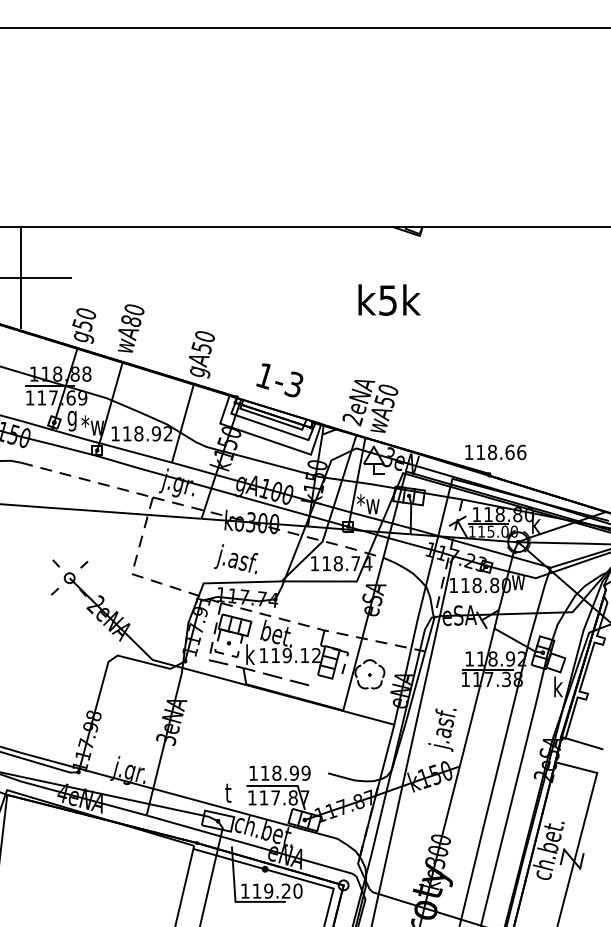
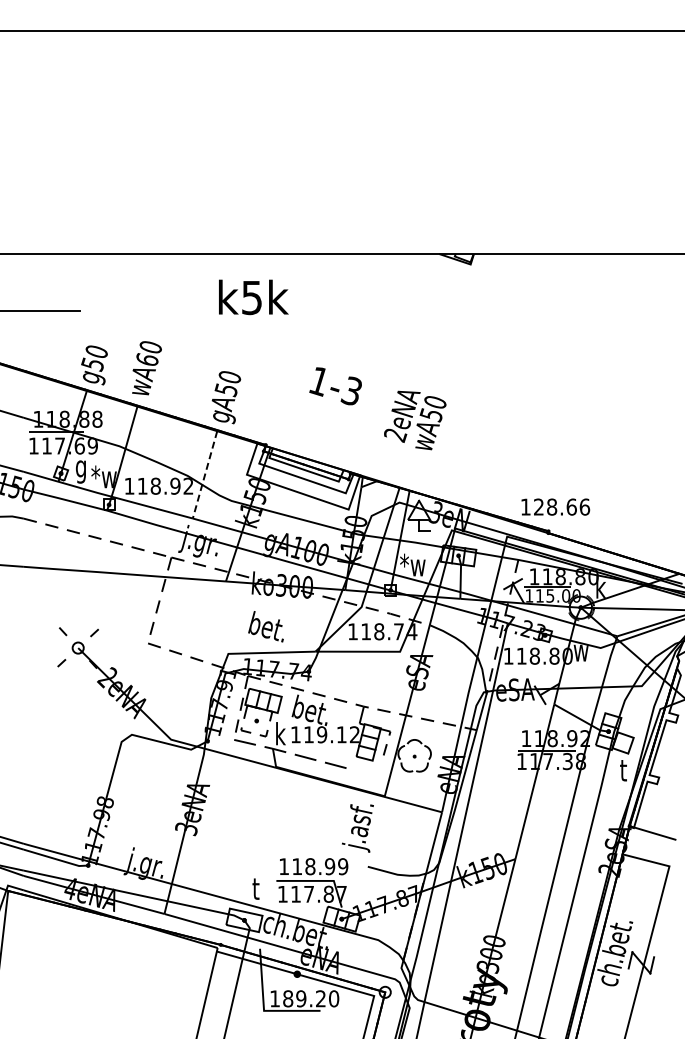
line: (20, 277) -> (23, 311), removed
text: (389, 300) -> (253, 297), moved
text: (130, 320) -> (146, 359), wA80 -> wA60
text: (279, 380) -> (335, 386), moved
text: (370, 406) -> (415, 420), moved
line: (182, 424) -> (204, 475), solid -> dashed
text: (480, 451) -> (538, 506), 118.66 -> 128.66
text: (235, 558) -> (264, 626), j.asf. -> bet.
text: (557, 686) -> (625, 769), k -> t
text: (442, 730) -> (357, 828), moved
text: (257, 890) -> (288, 998), 119.20 -> 189.20

